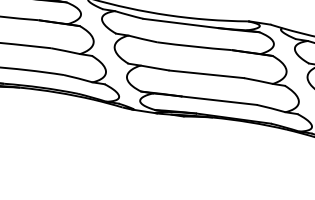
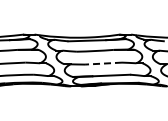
line: (206, 74) -> (103, 63), solid -> dashed

